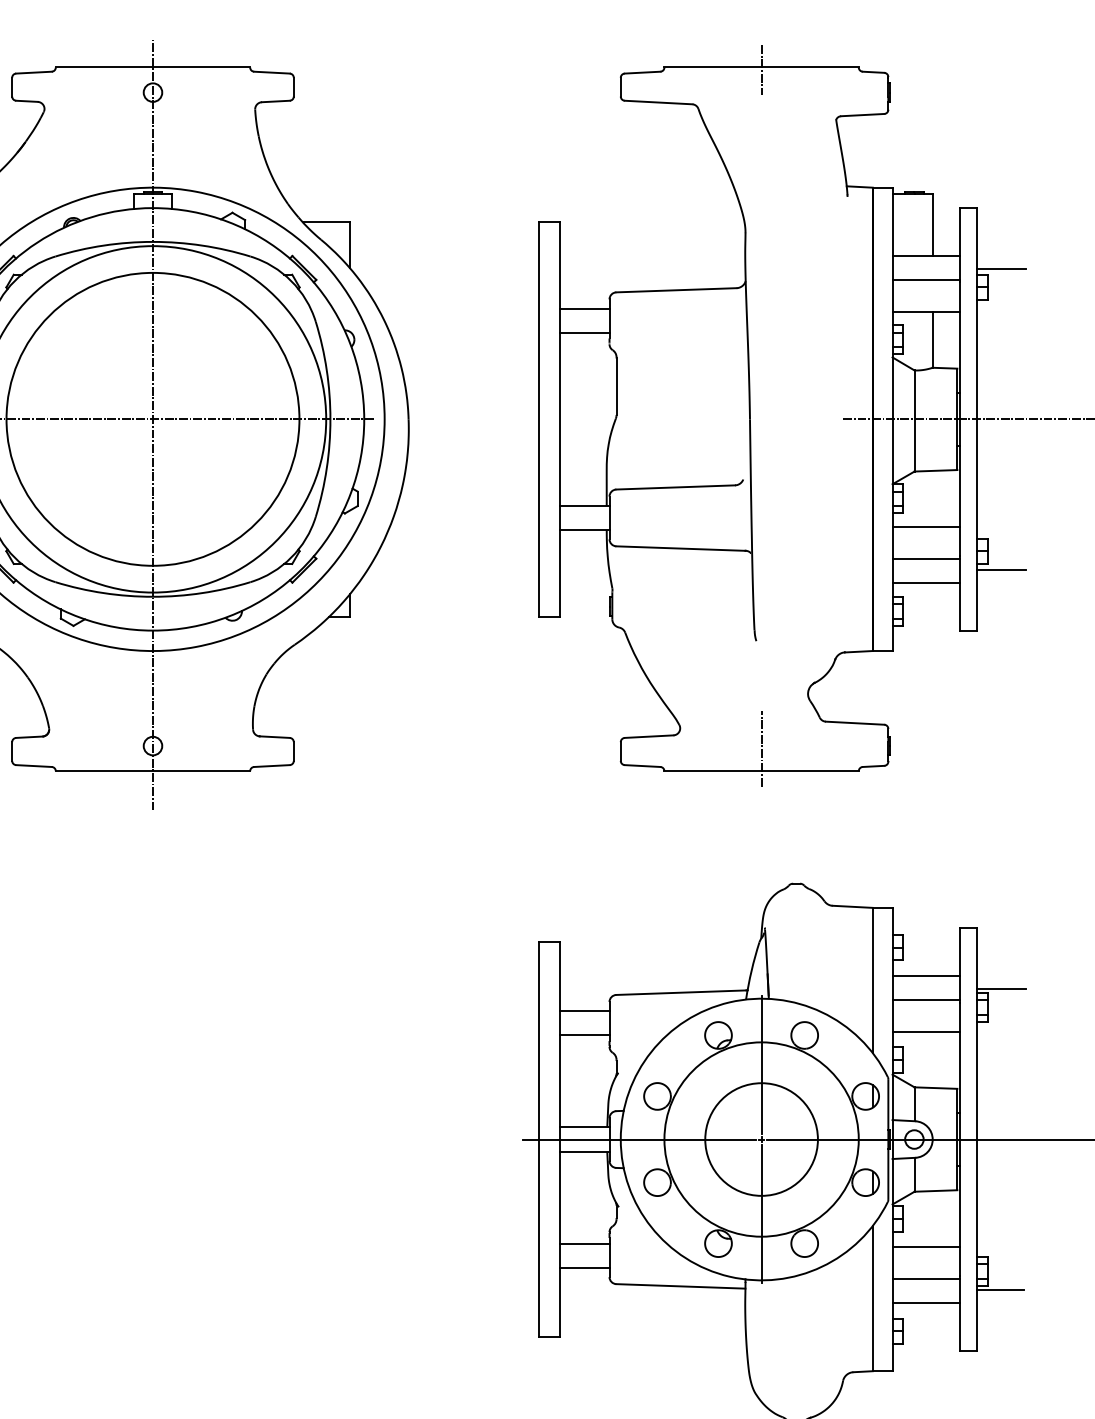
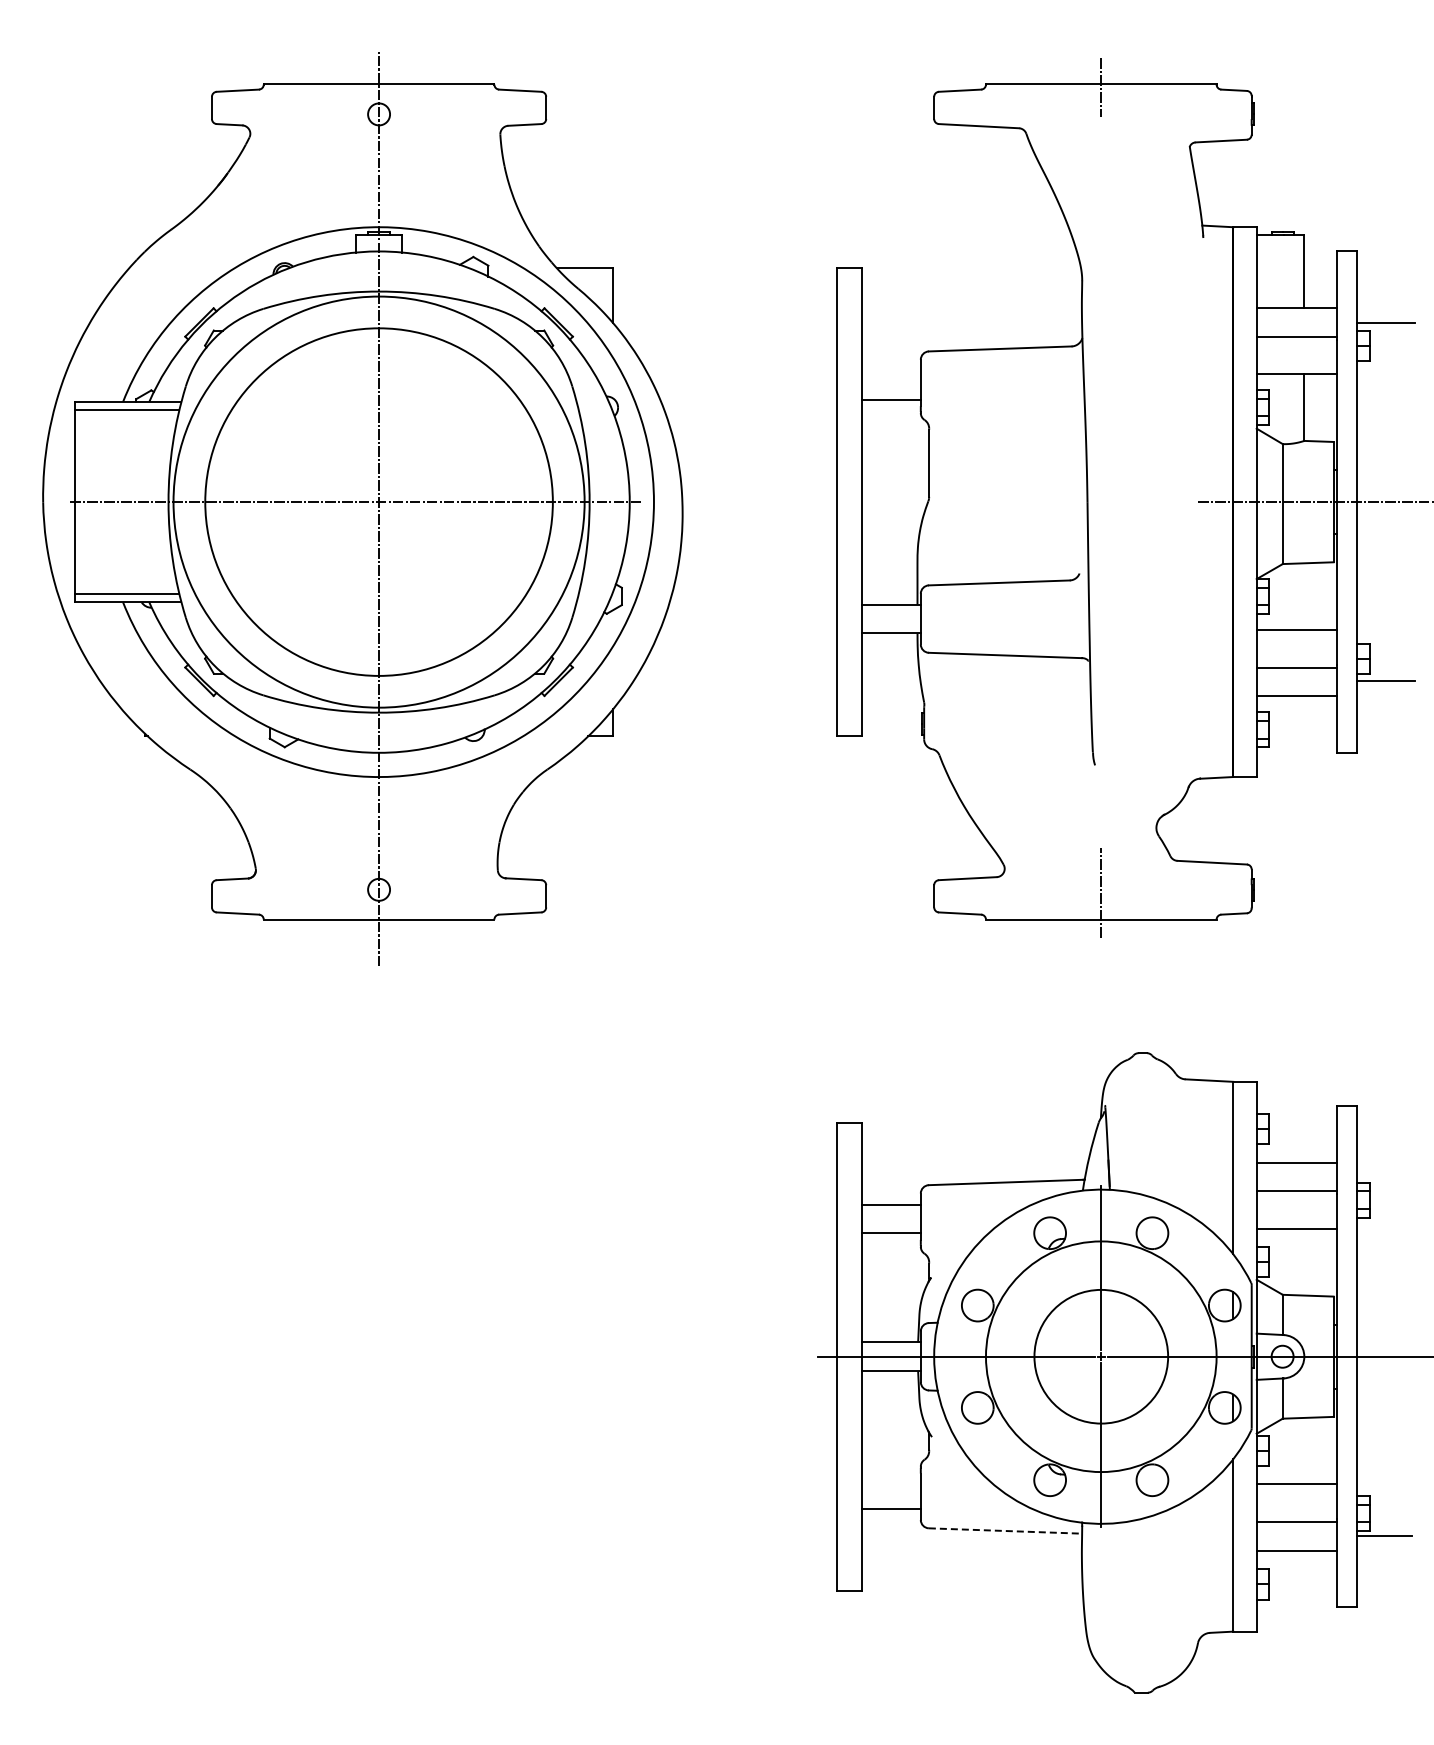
line: (584, 308) -> (891, 370), removed
line: (1001, 988) -> (1386, 1177), removed
line: (584, 1243) -> (891, 1480), removed
line: (680, 1286) -> (1005, 1531), solid -> dashed

